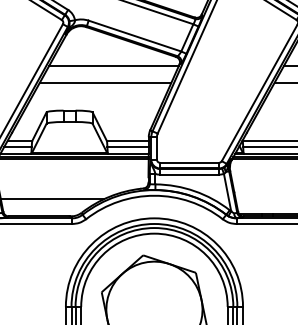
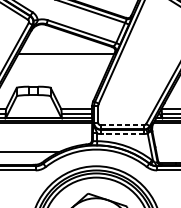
line: (105, 82) -> (60, 65), removed
line: (190, 162) -> (123, 125), solid -> dashed
line: (189, 174) -> (122, 133), solid -> dashed

